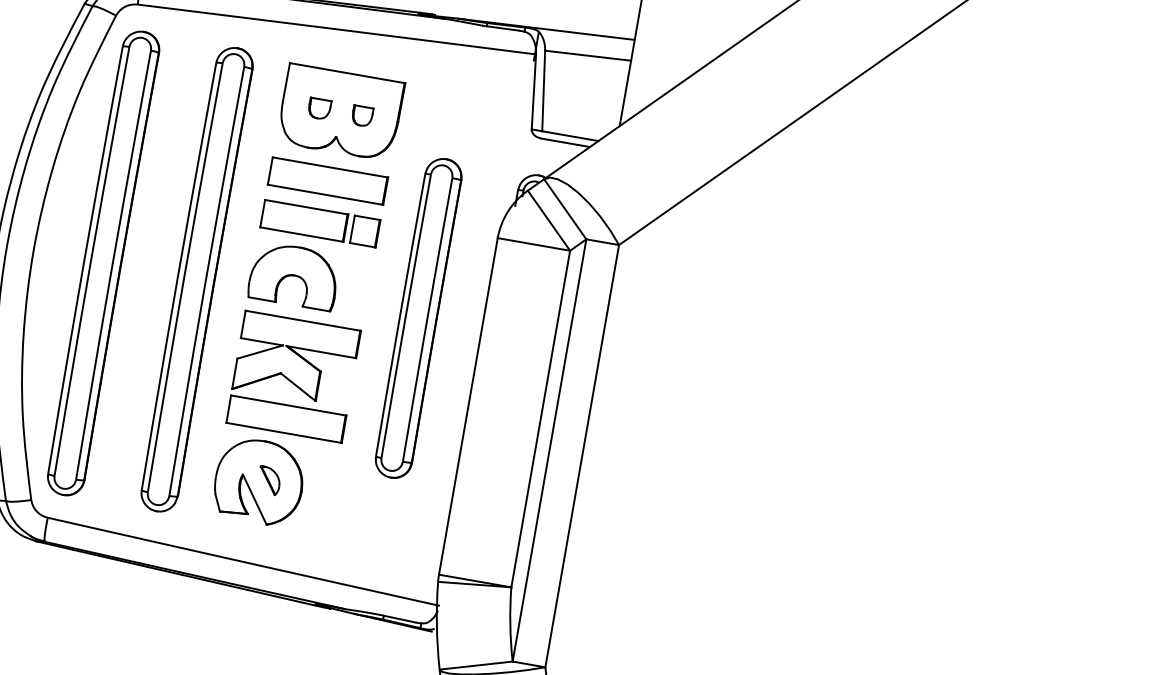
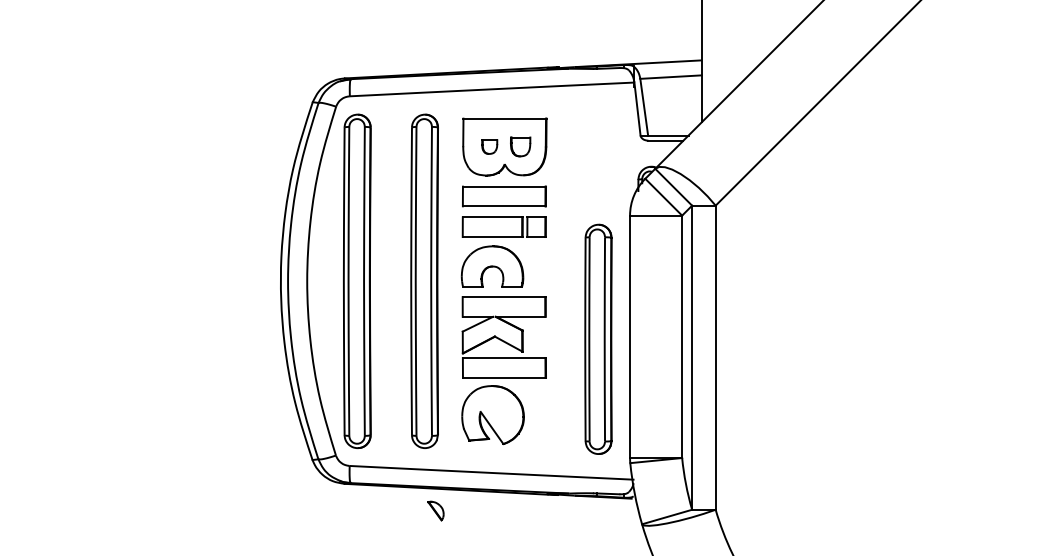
part: (362, 115) -> (520, 146), size x1.4
part: (418, 317) -> (598, 338), moved
part: (268, 479) -> (435, 510), moved

